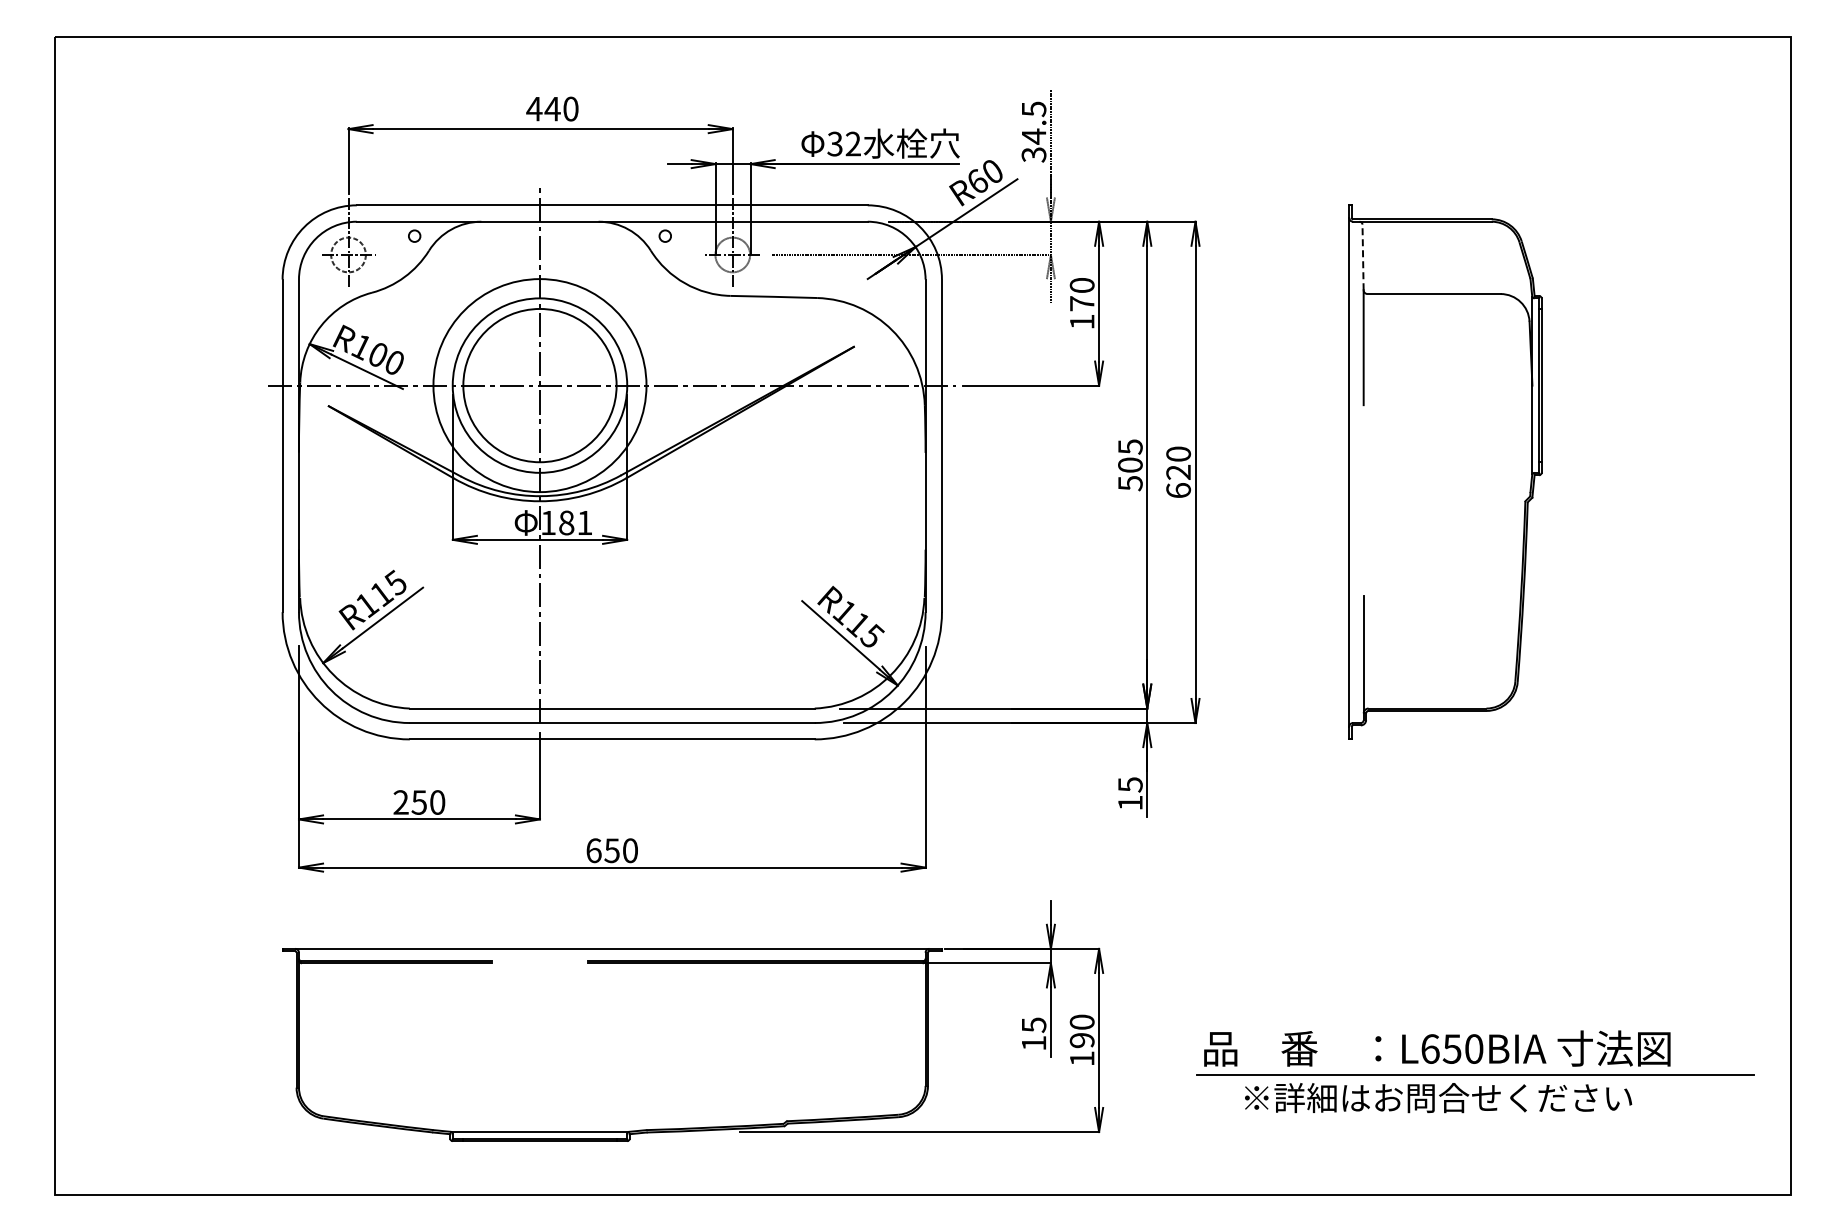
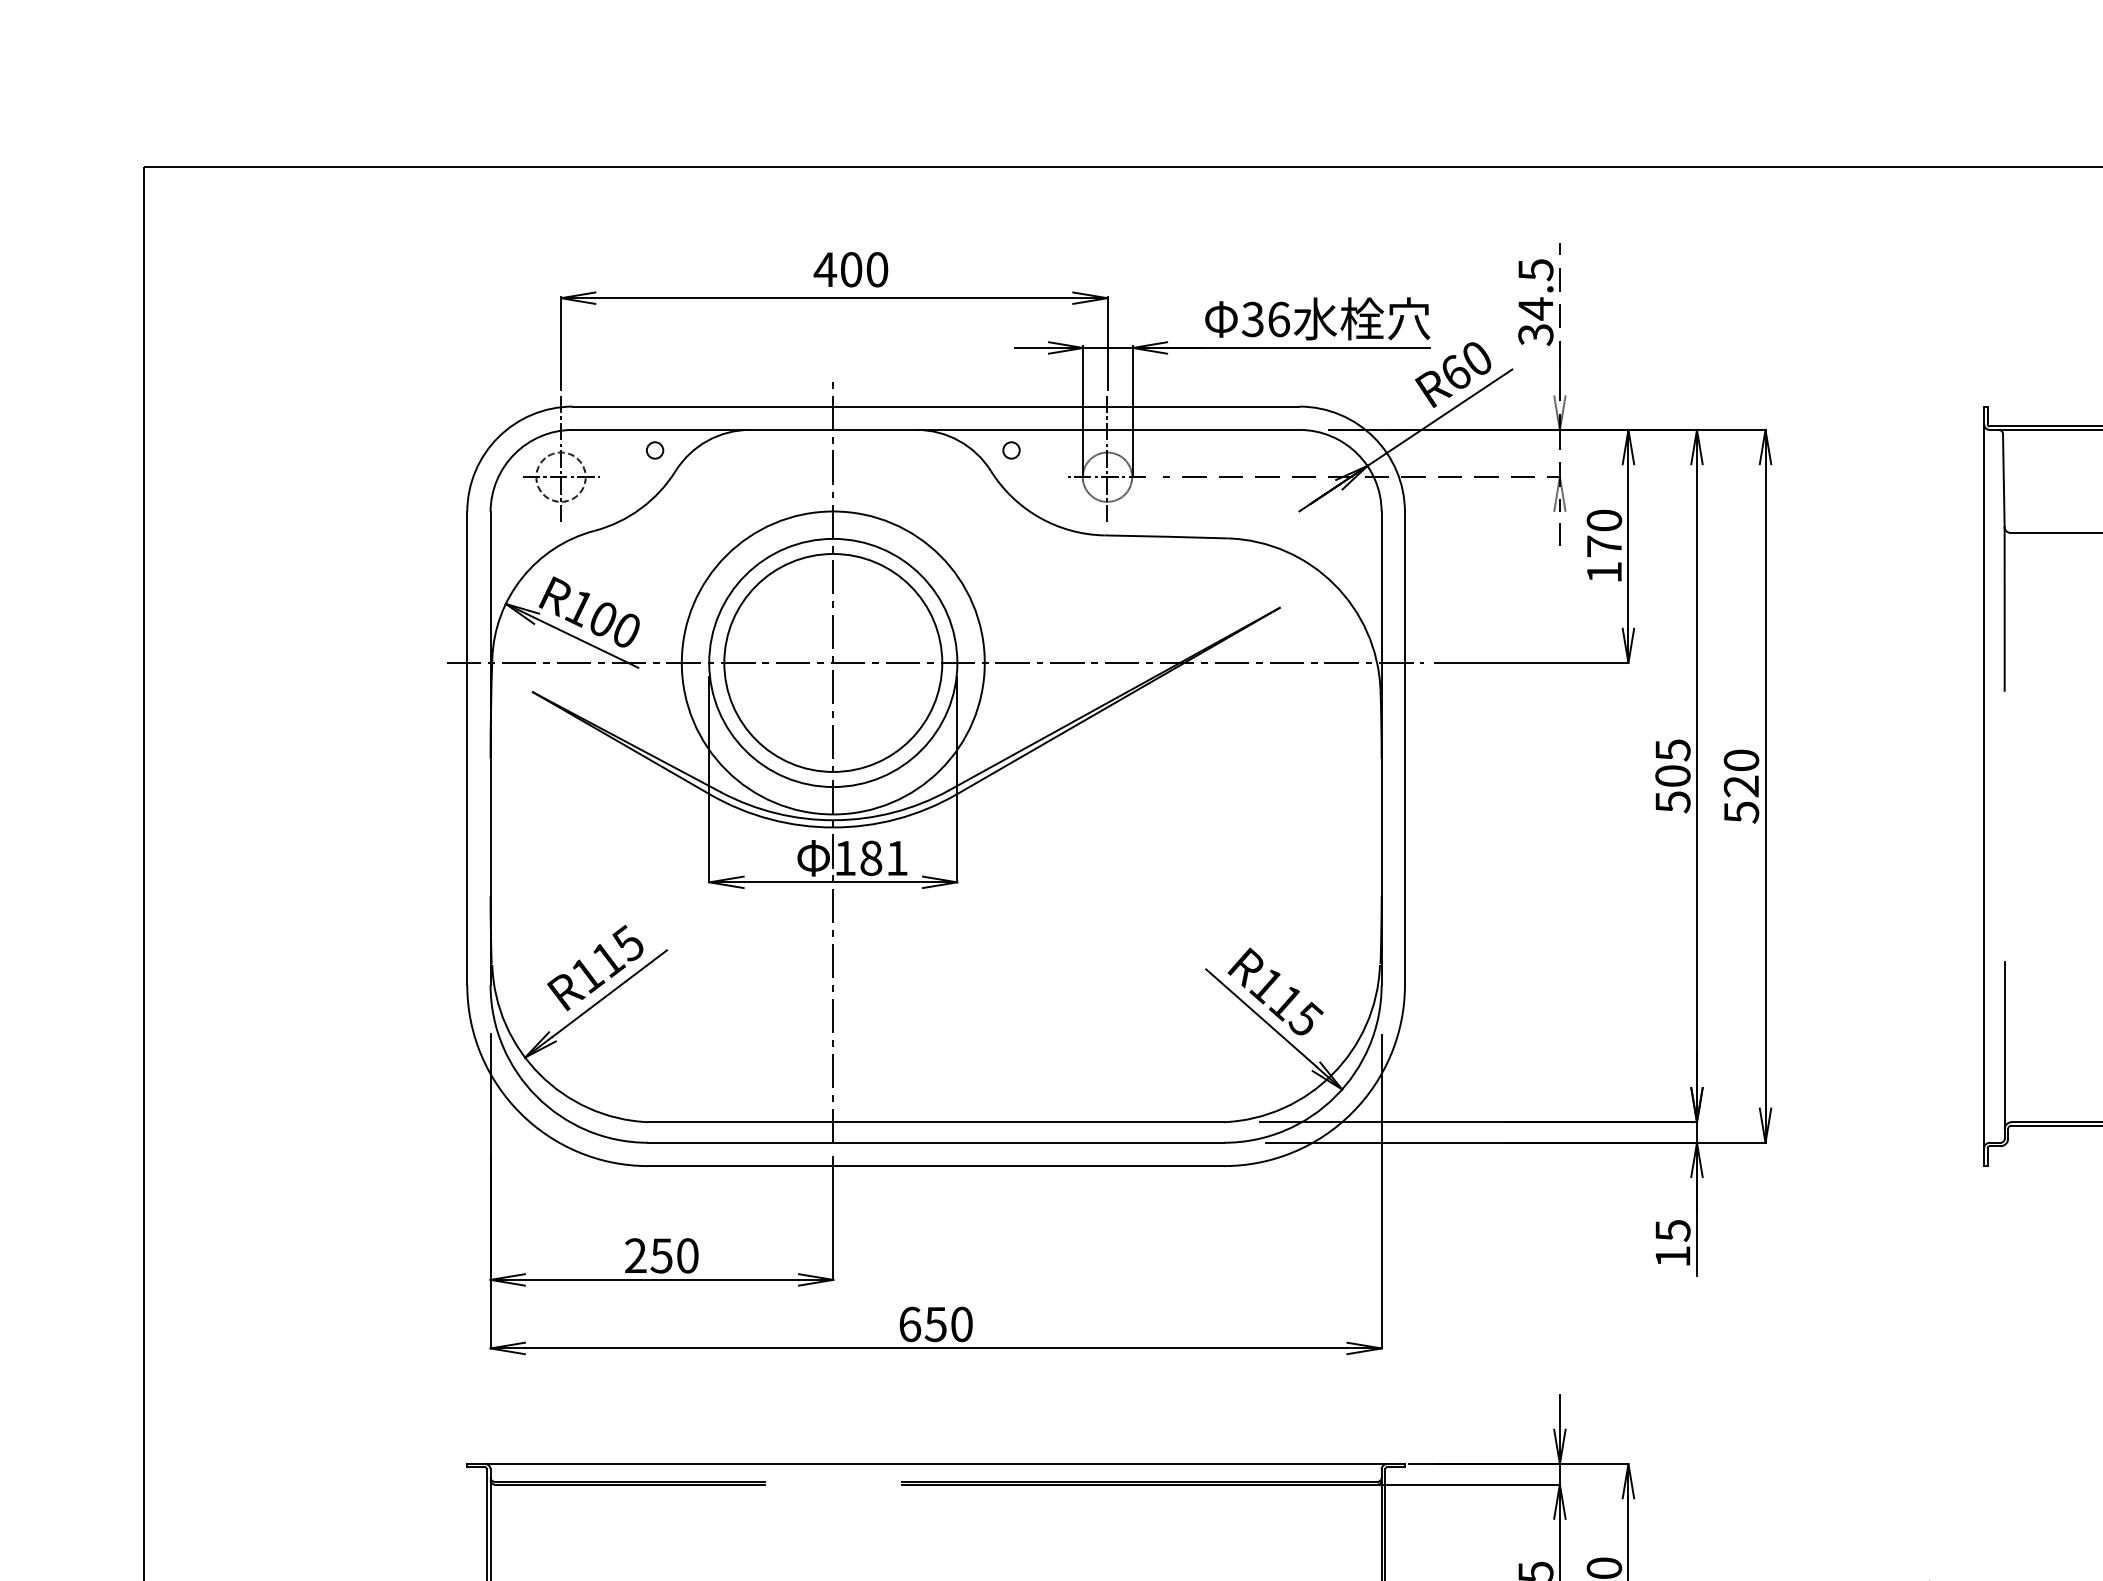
text: (552, 108) -> (851, 268), 440 -> 400
text: (853, 143) -> (1279, 318), 32 -> 36
line: (1363, 257) -> (2004, 480), dashed -> solid
text: (1178, 490) -> (1741, 812), 620 -> 520

